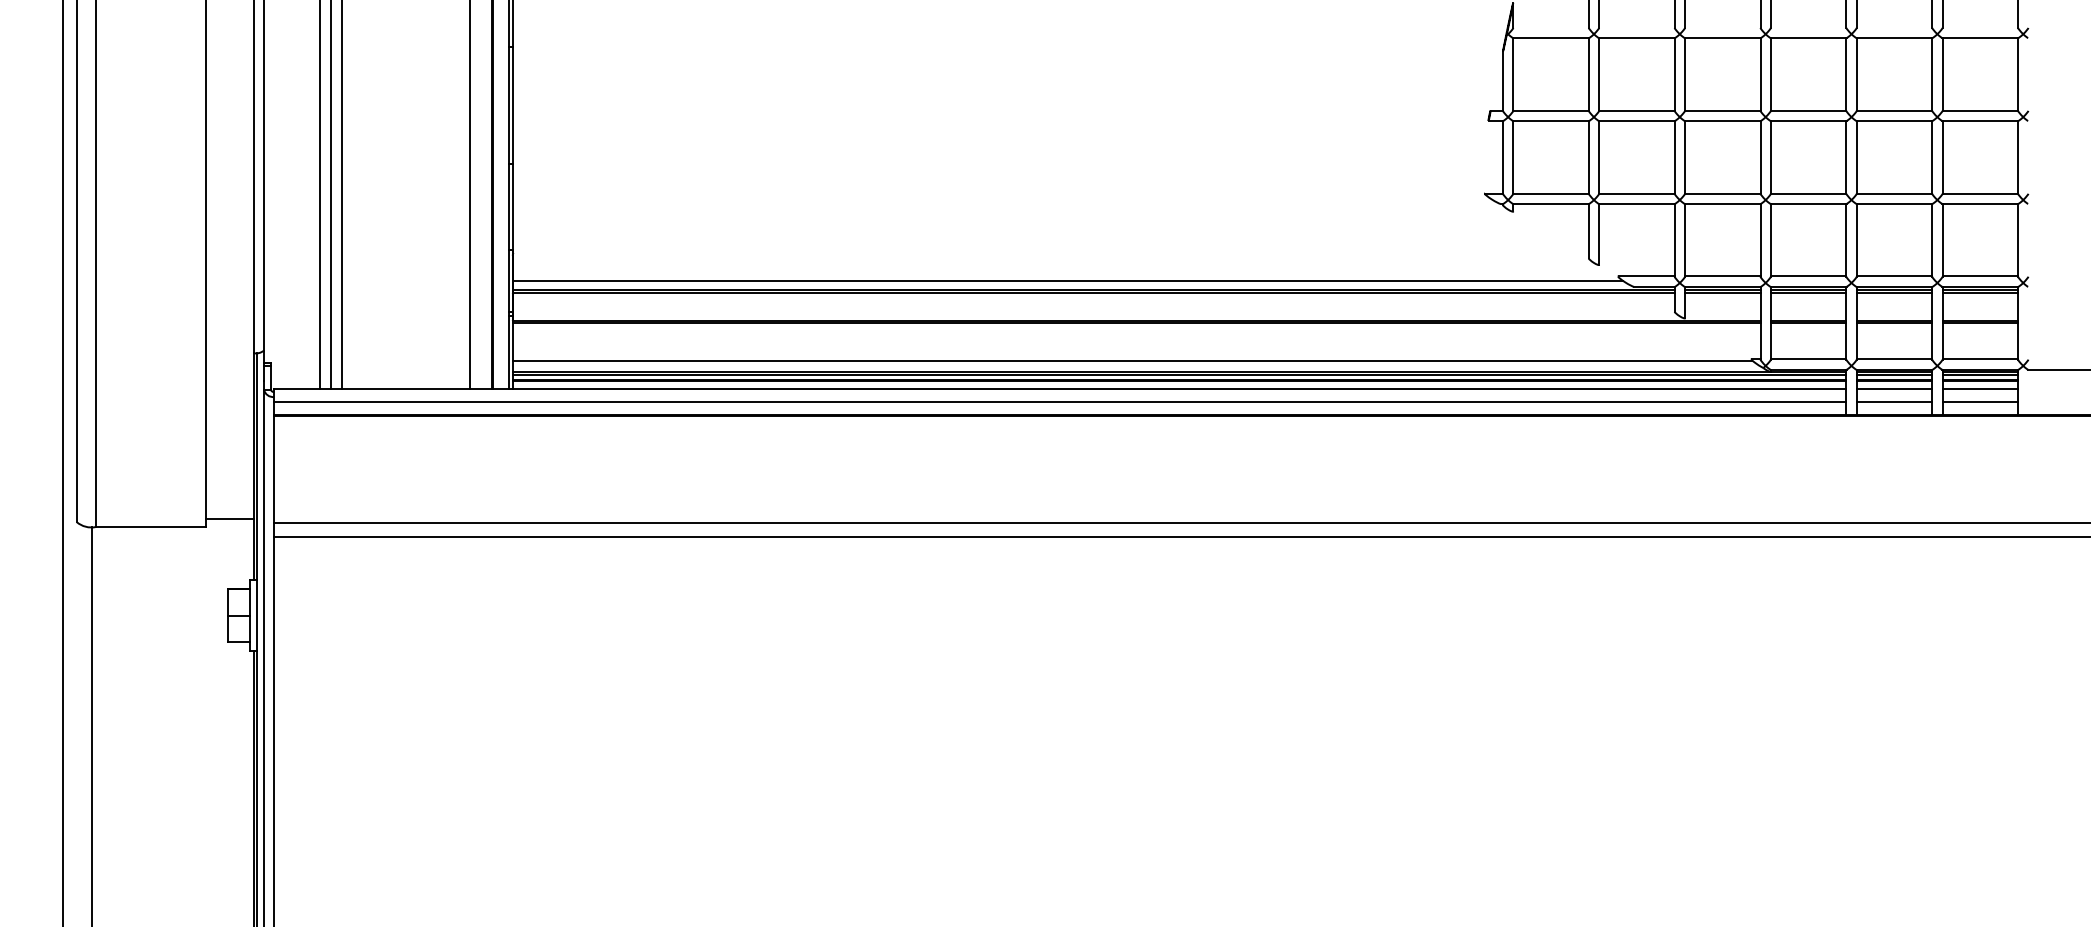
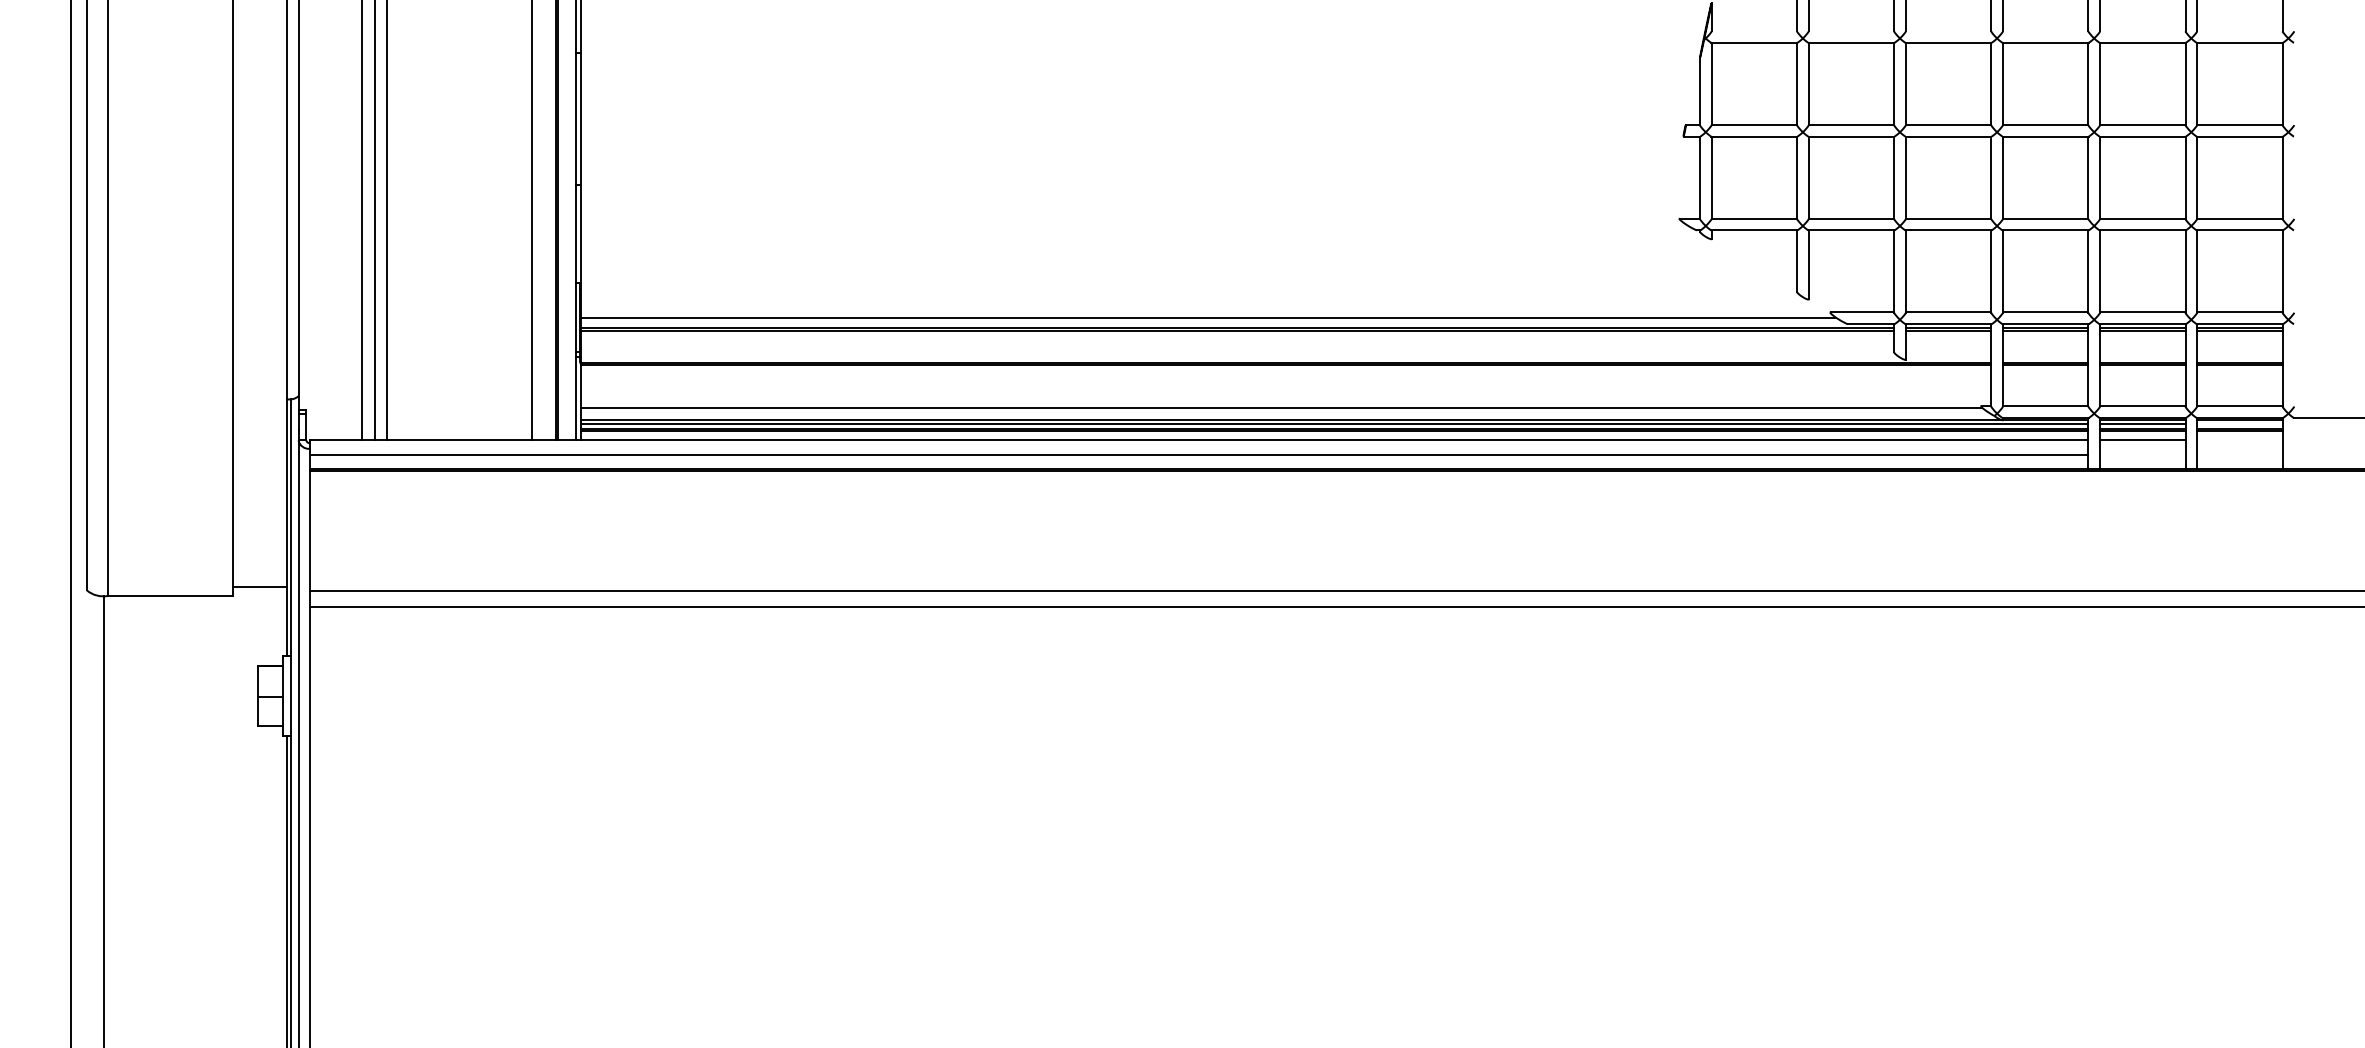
line: (1979, 374) -> (2239, 423), removed
line: (1979, 388) -> (2239, 439), removed
line: (1894, 402) -> (2142, 454), removed
line: (1979, 402) -> (2239, 454), removed

